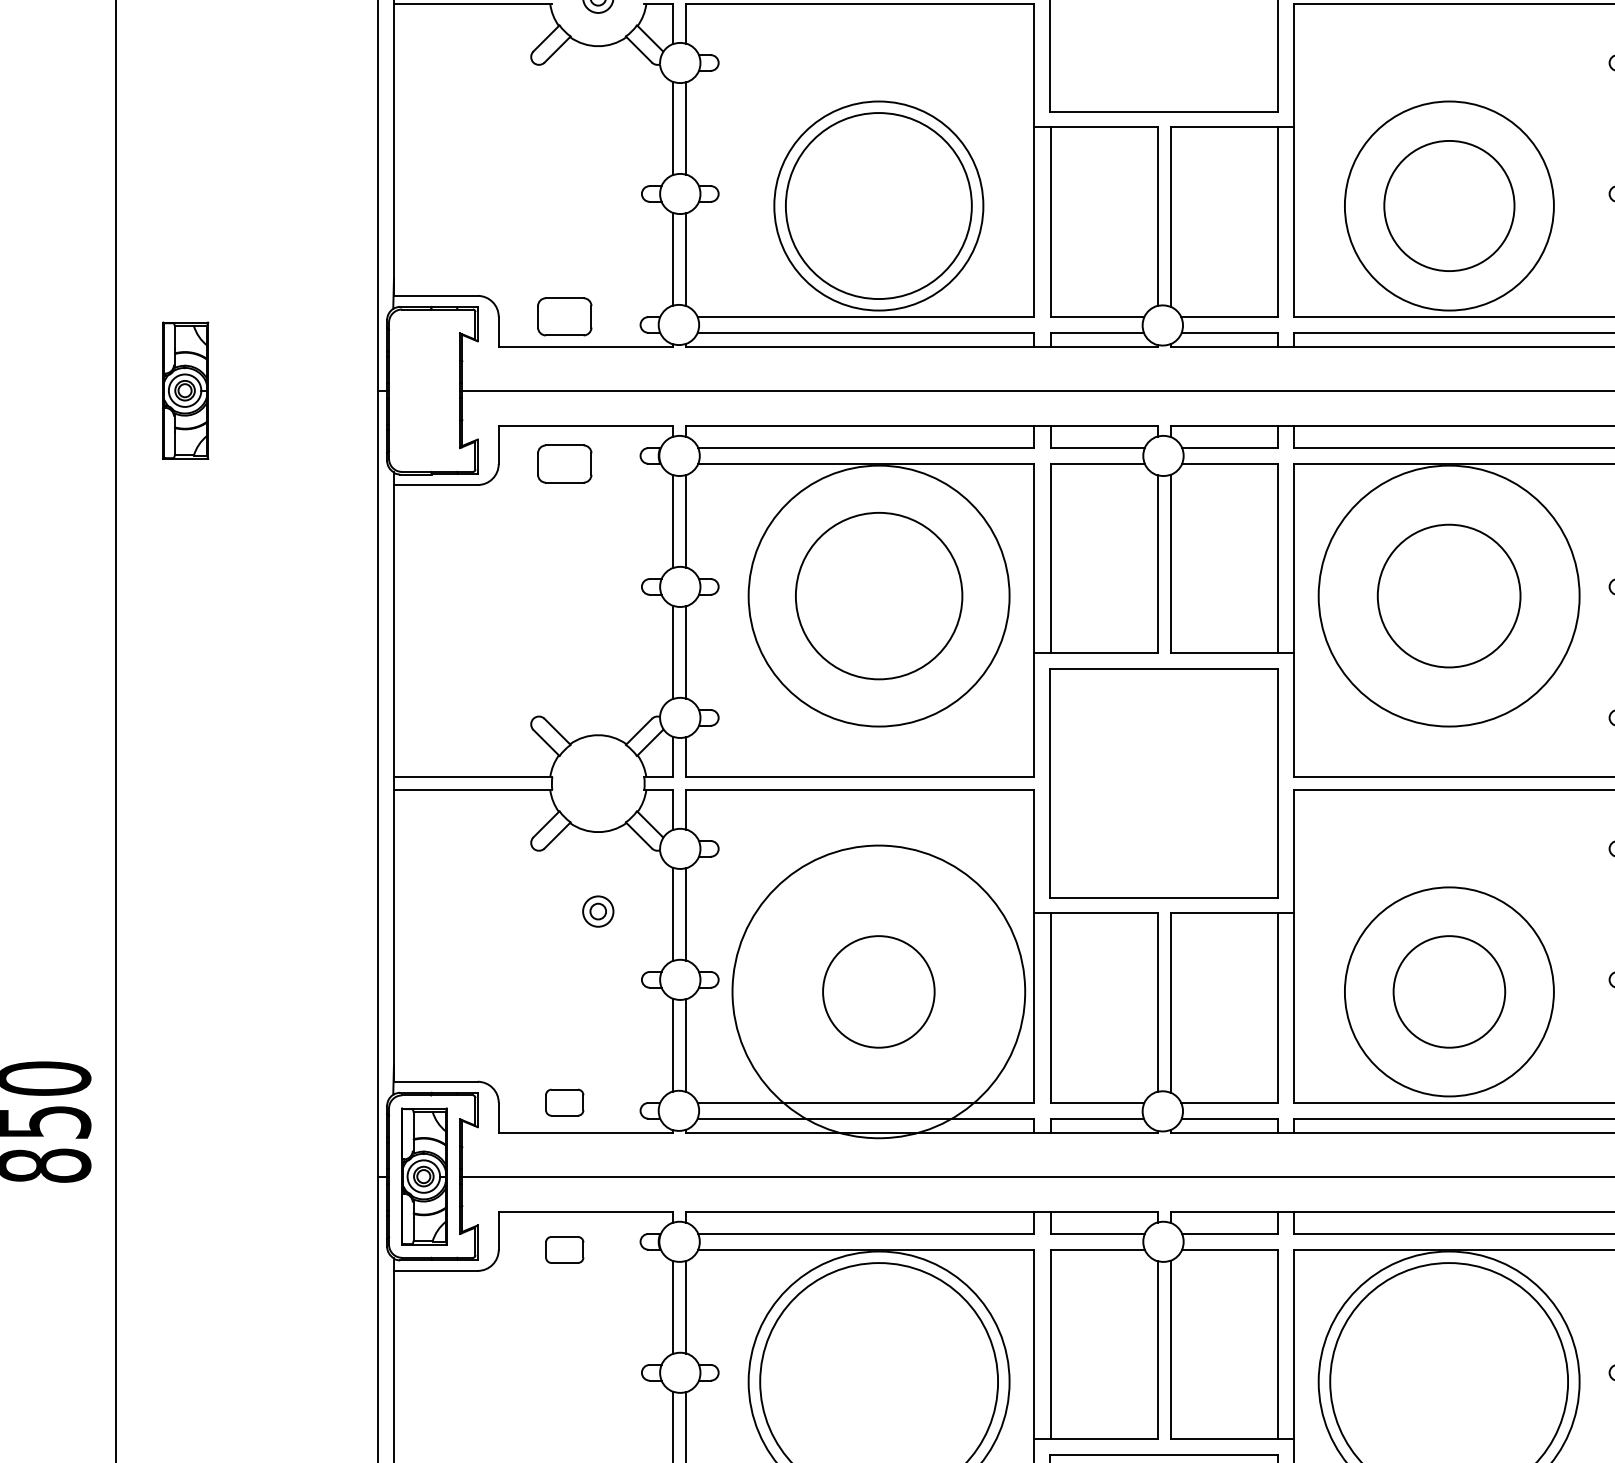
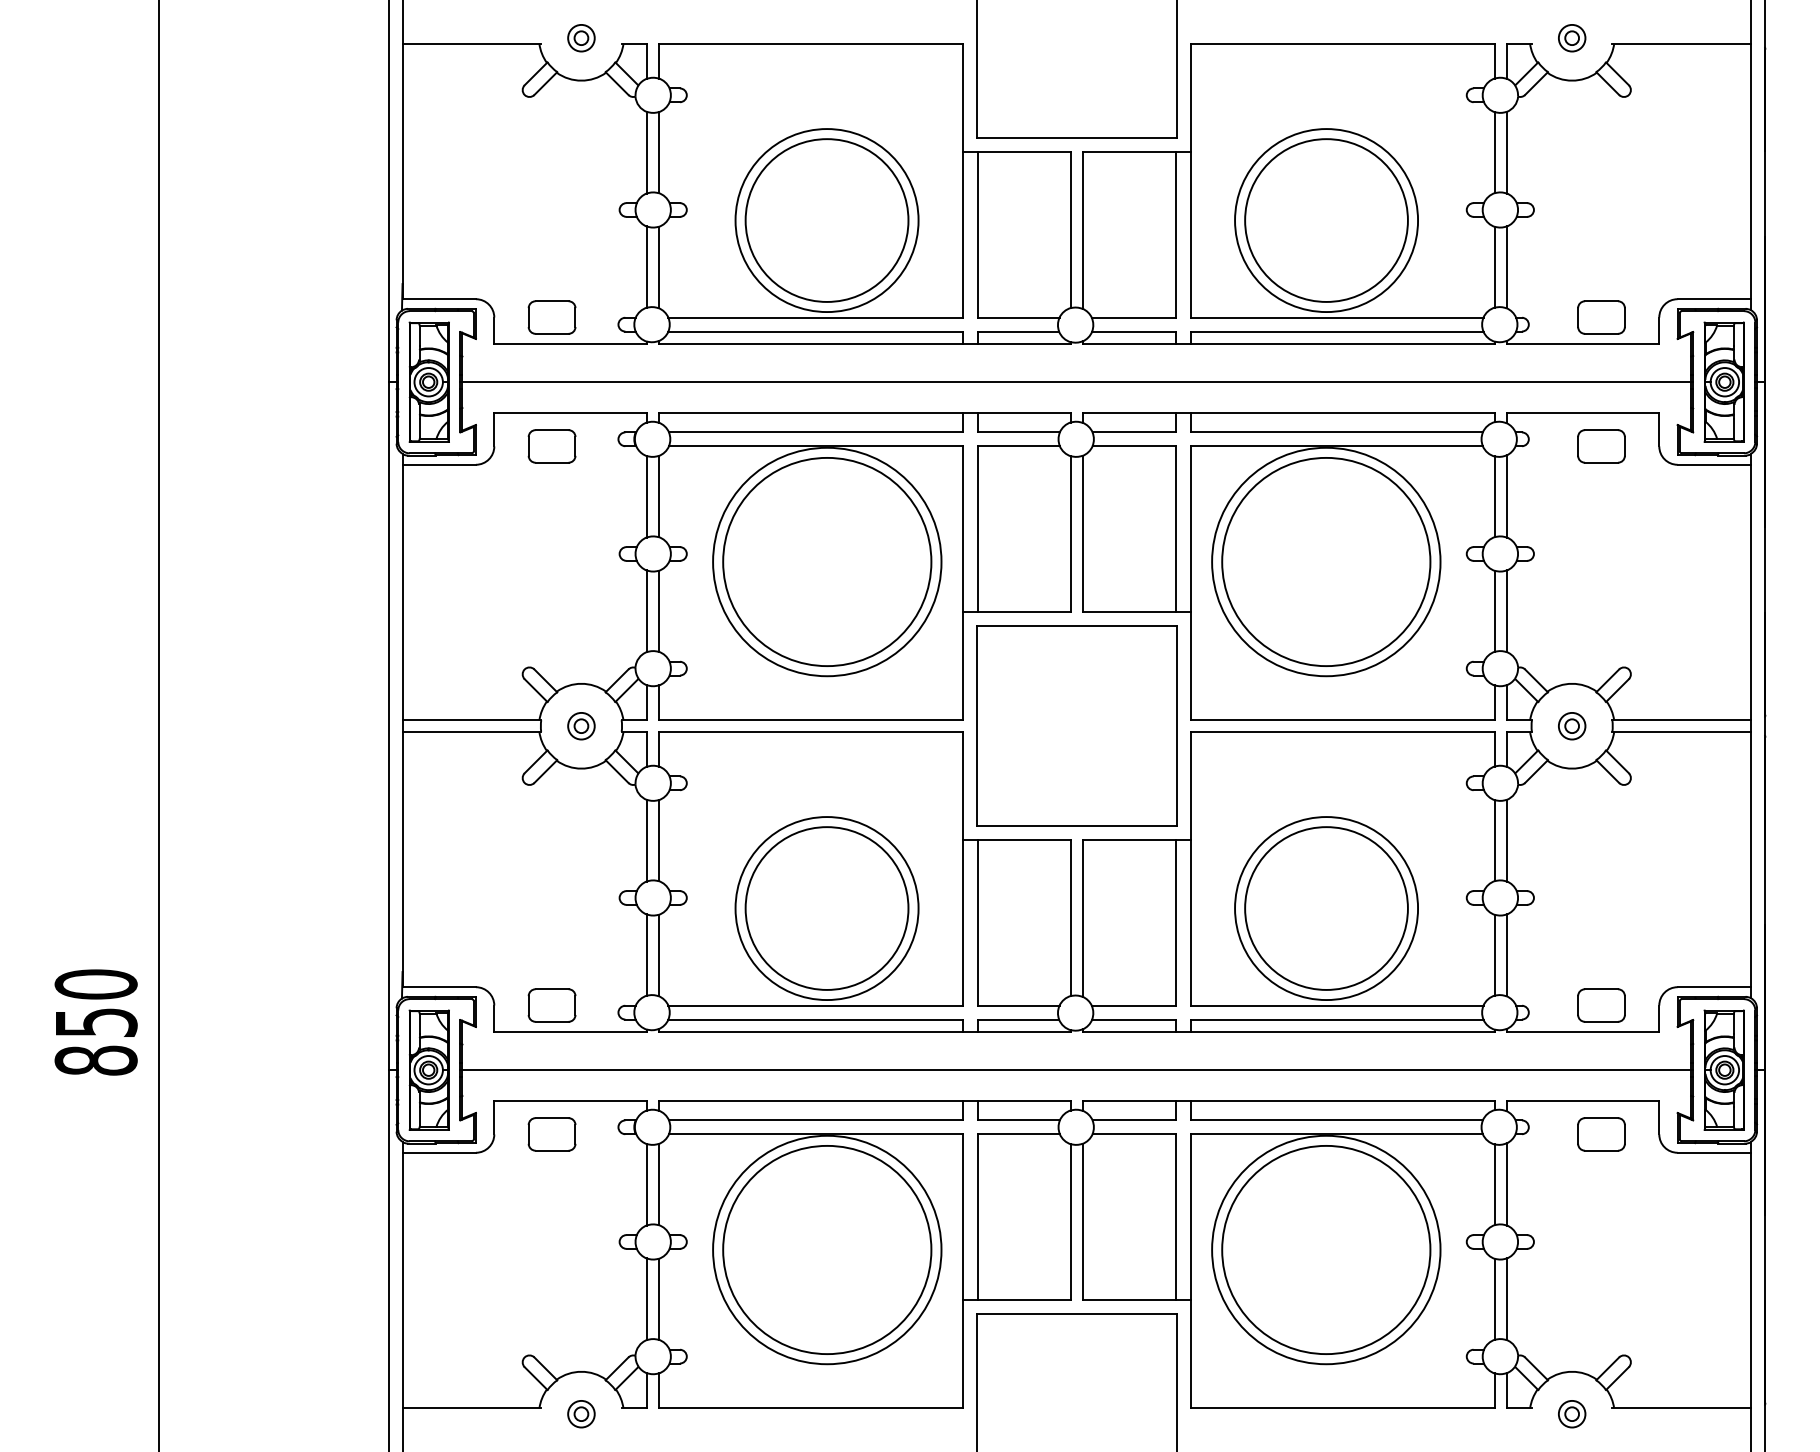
circle: (1449, 205) -> (1326, 220), size x1.43
part: (184, 389) -> (428, 381), moved
circle: (879, 595) -> (827, 561), size x1.43
circle: (1449, 595) -> (1326, 561), size x1.67
part: (598, 911) -> (581, 726), moved
circle: (878, 991) -> (826, 908), size x0.71
circle: (878, 991) -> (826, 908), size x1.67
circle: (1449, 991) -> (1326, 908), size x1.67
part: (564, 1102) -> (551, 1005), size x1.43
part: (564, 1250) -> (551, 1134), size x1.43

